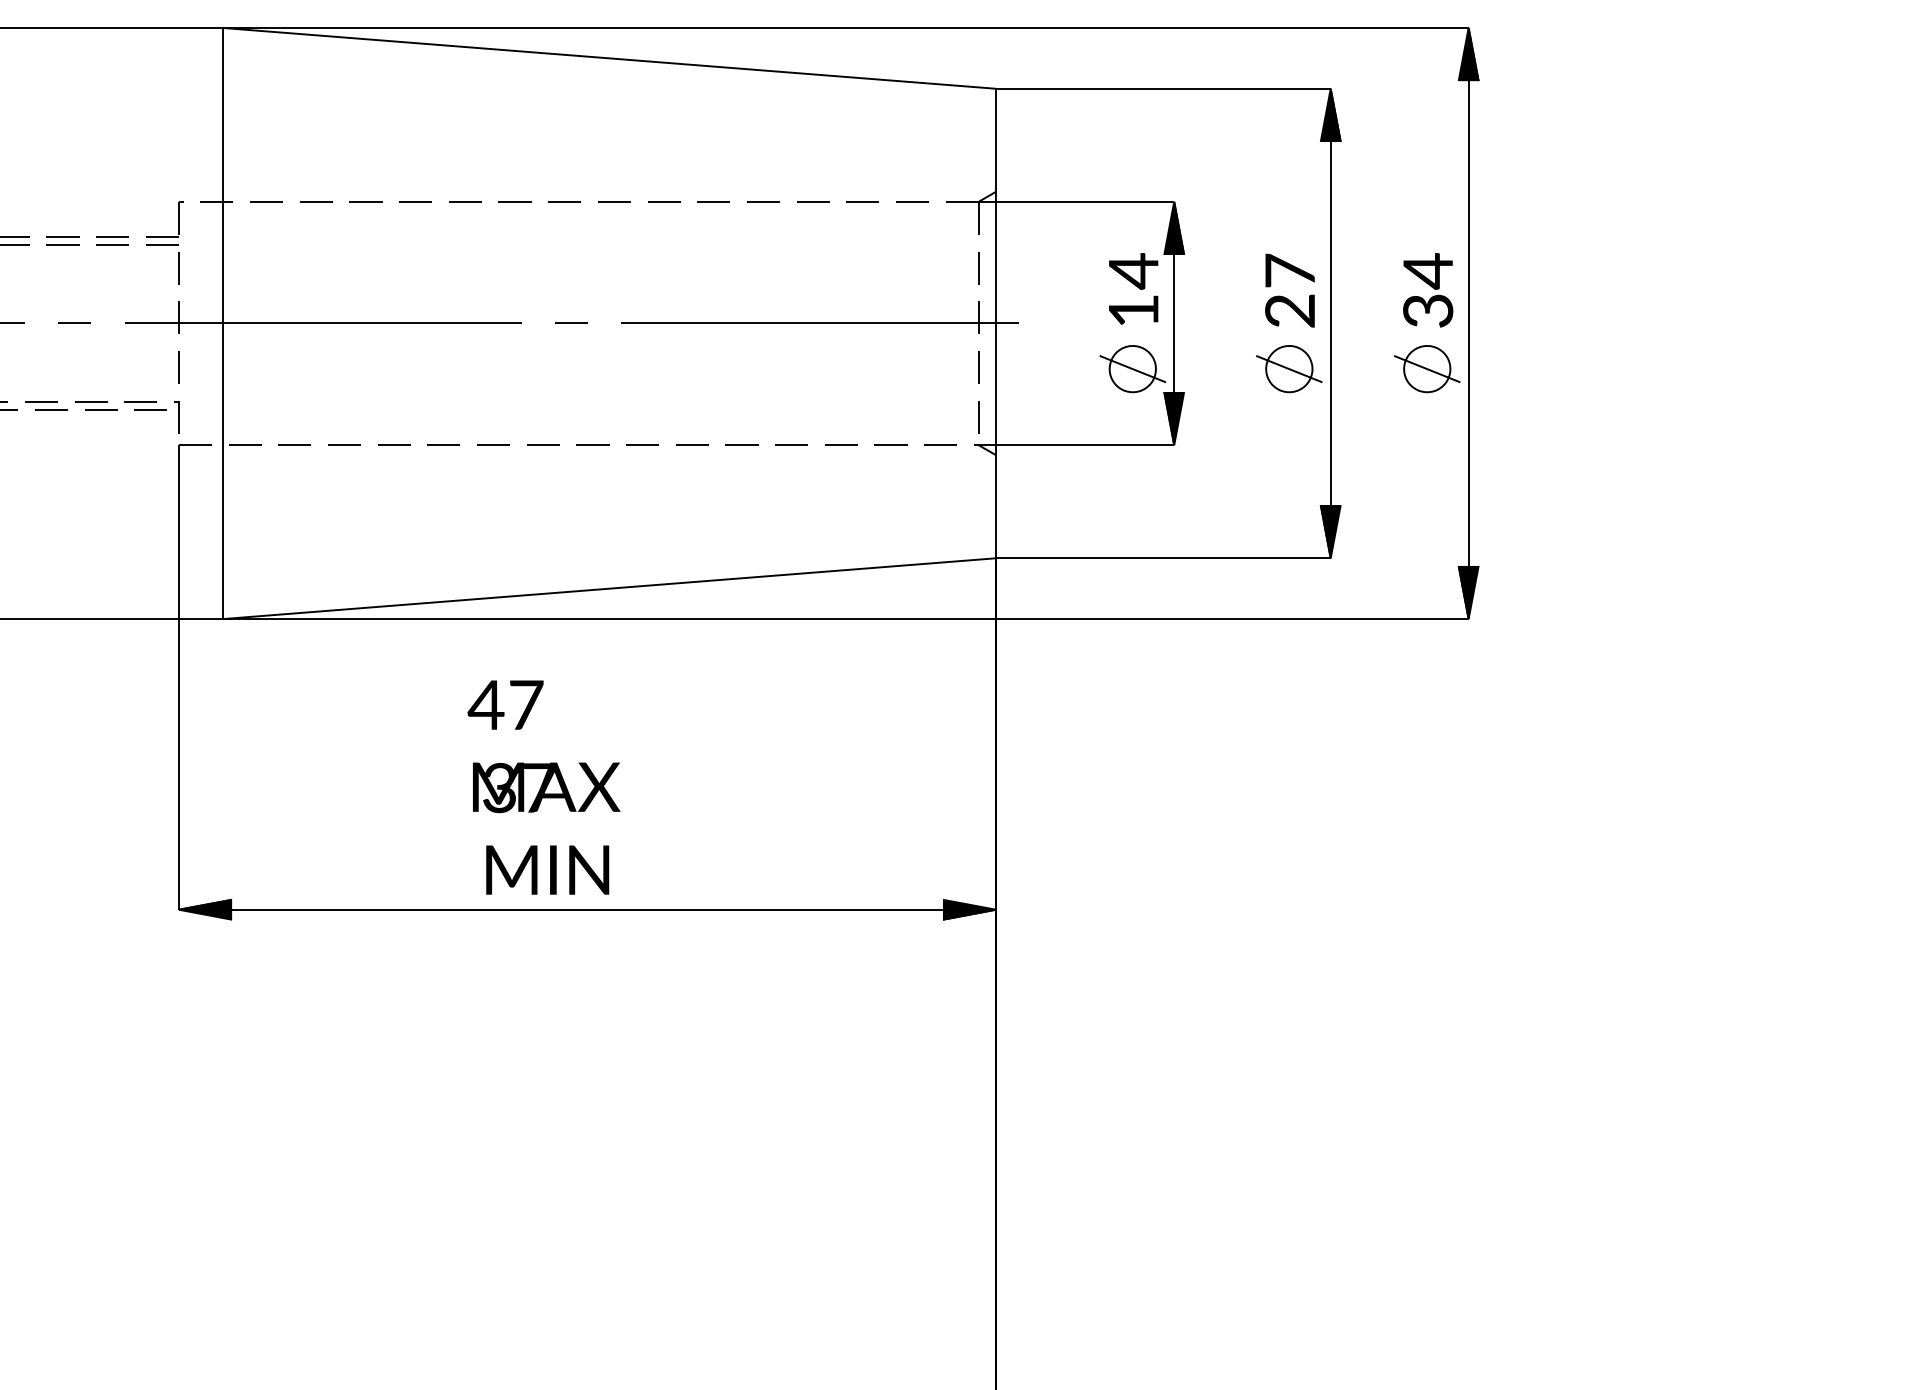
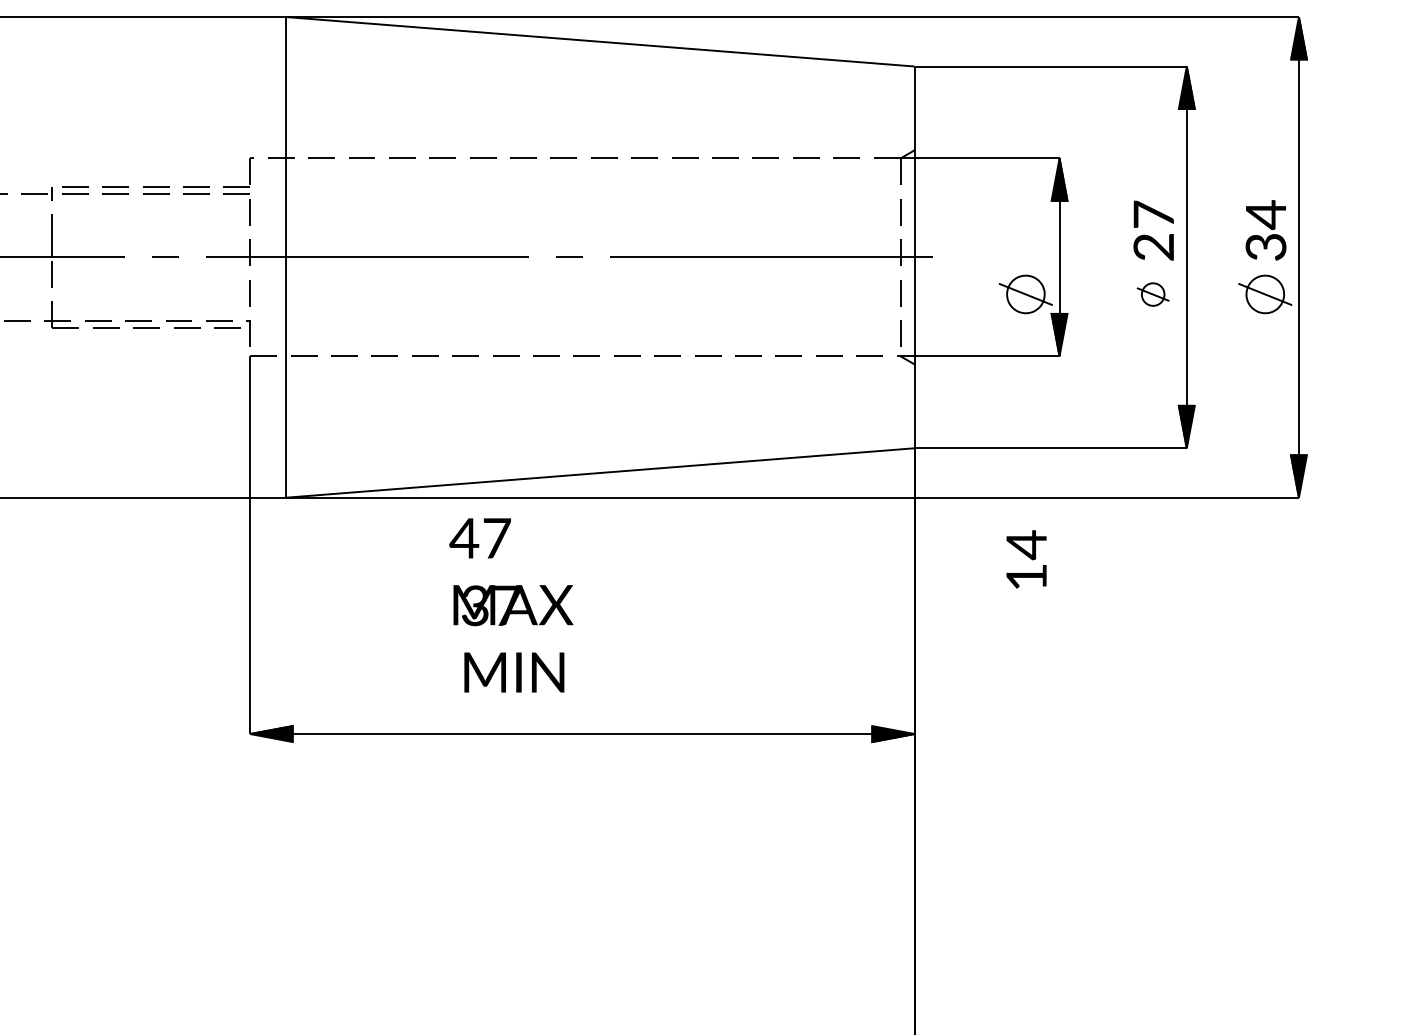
text: (1133, 288) -> (1026, 559), moved
part: (1289, 369) -> (1153, 294), size x0.6
text: (543, 787) -> (510, 605), moved

